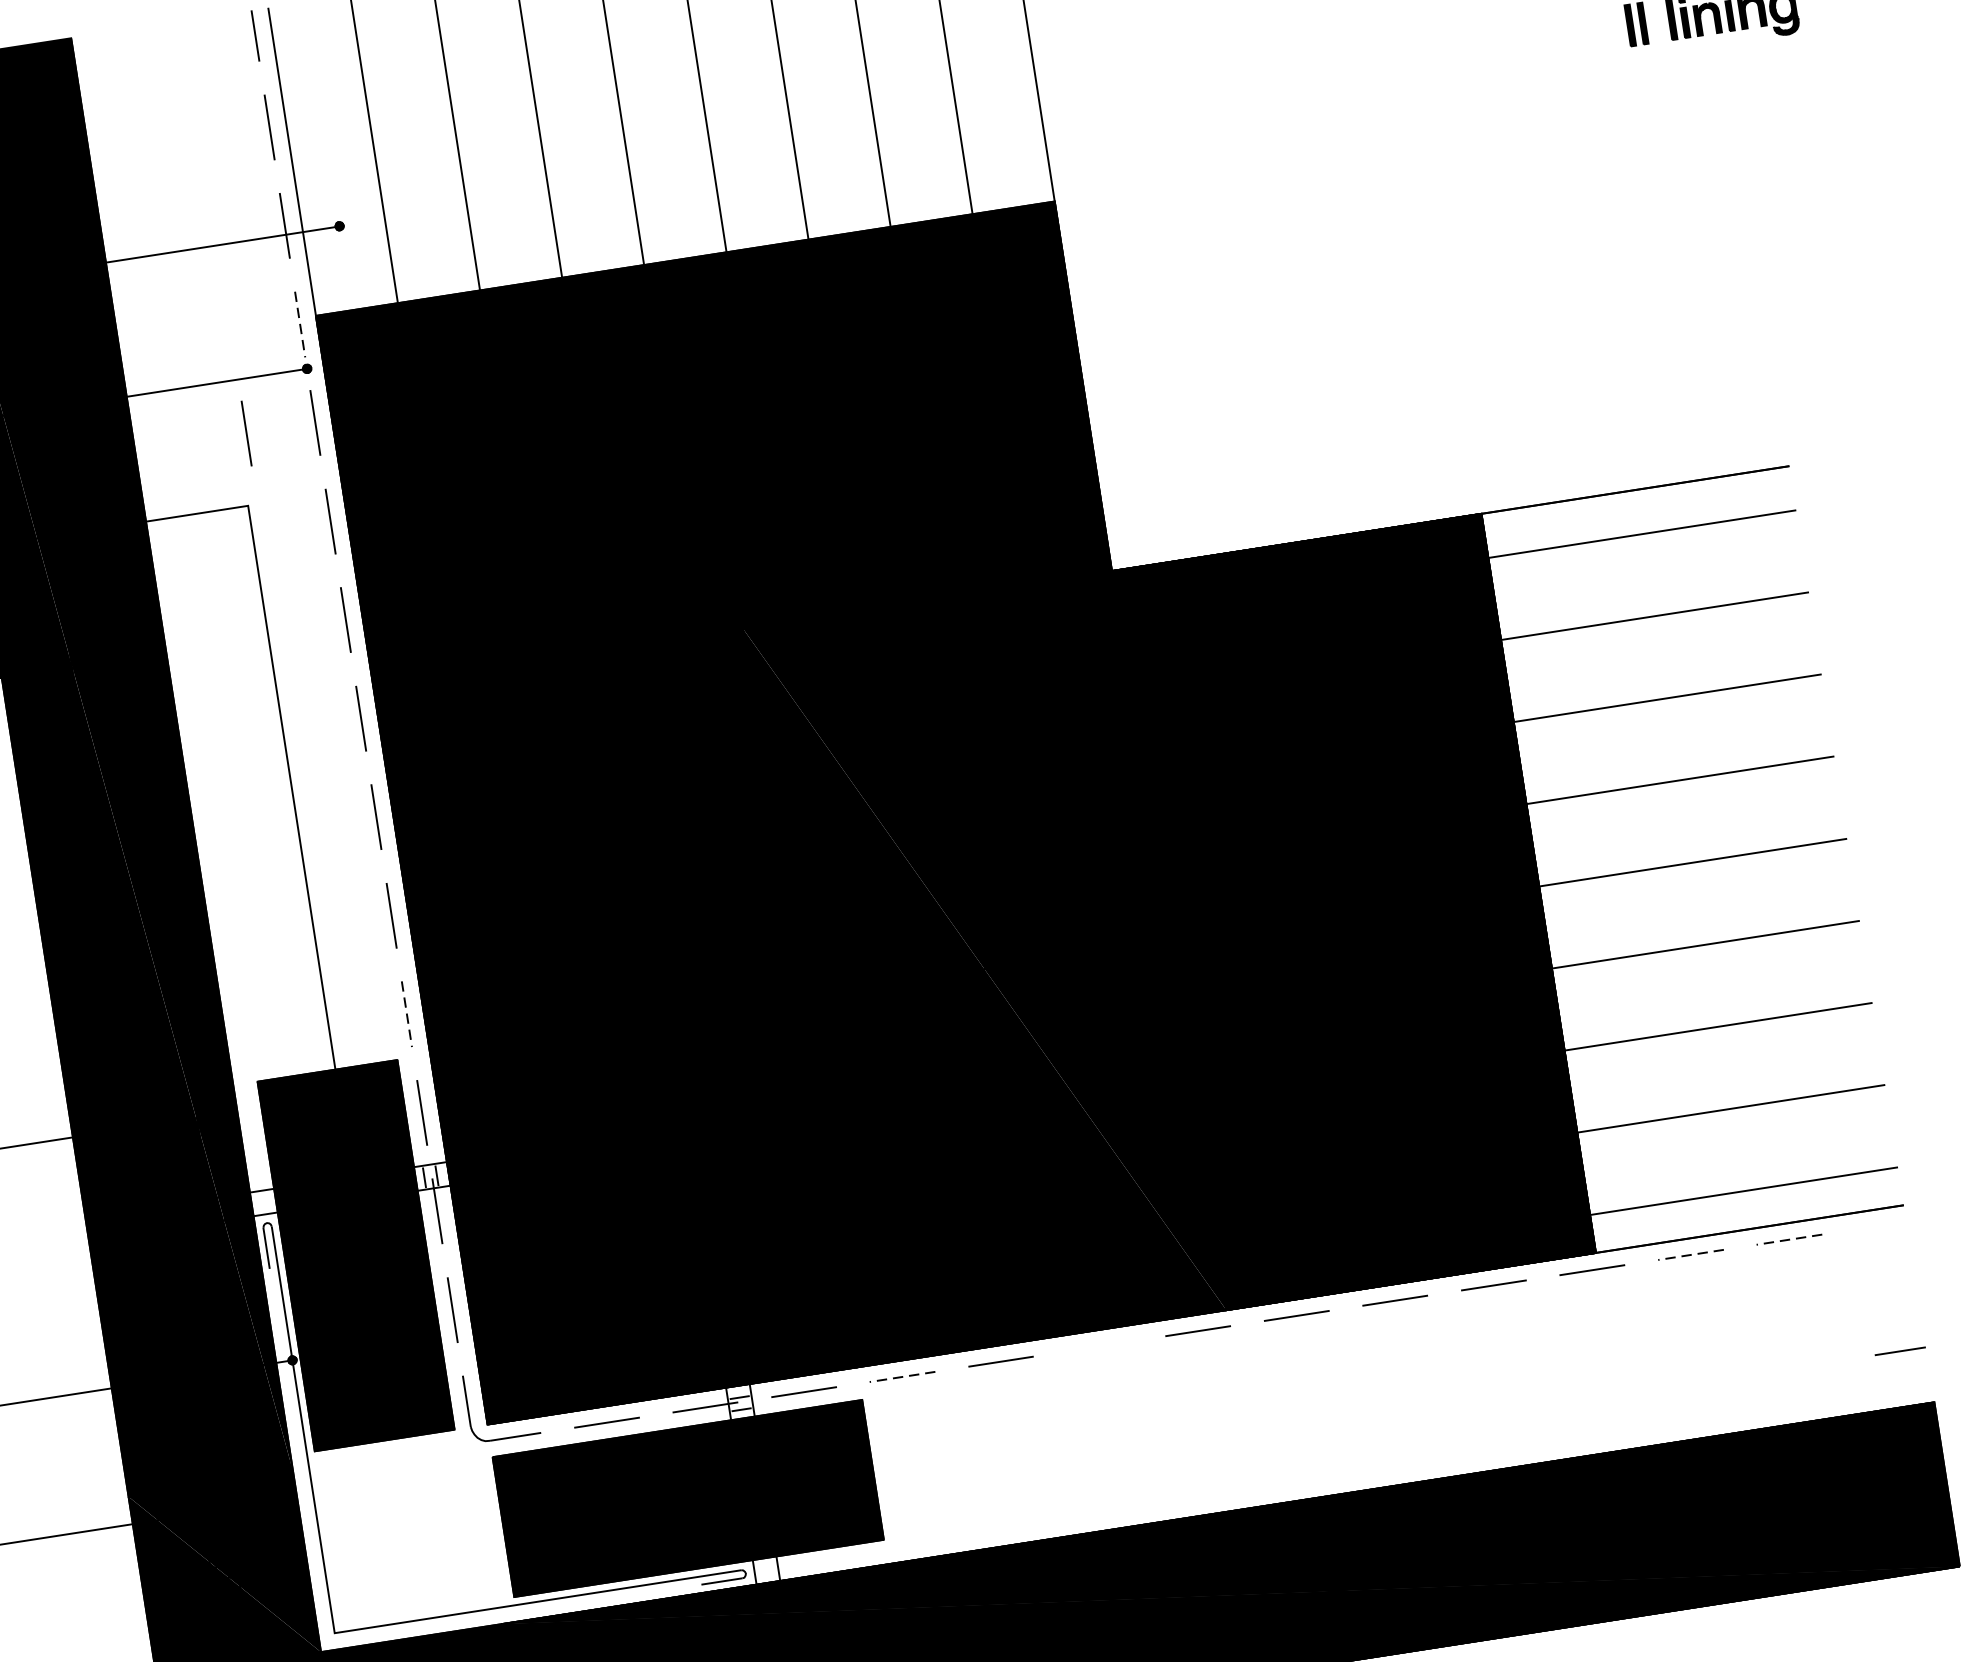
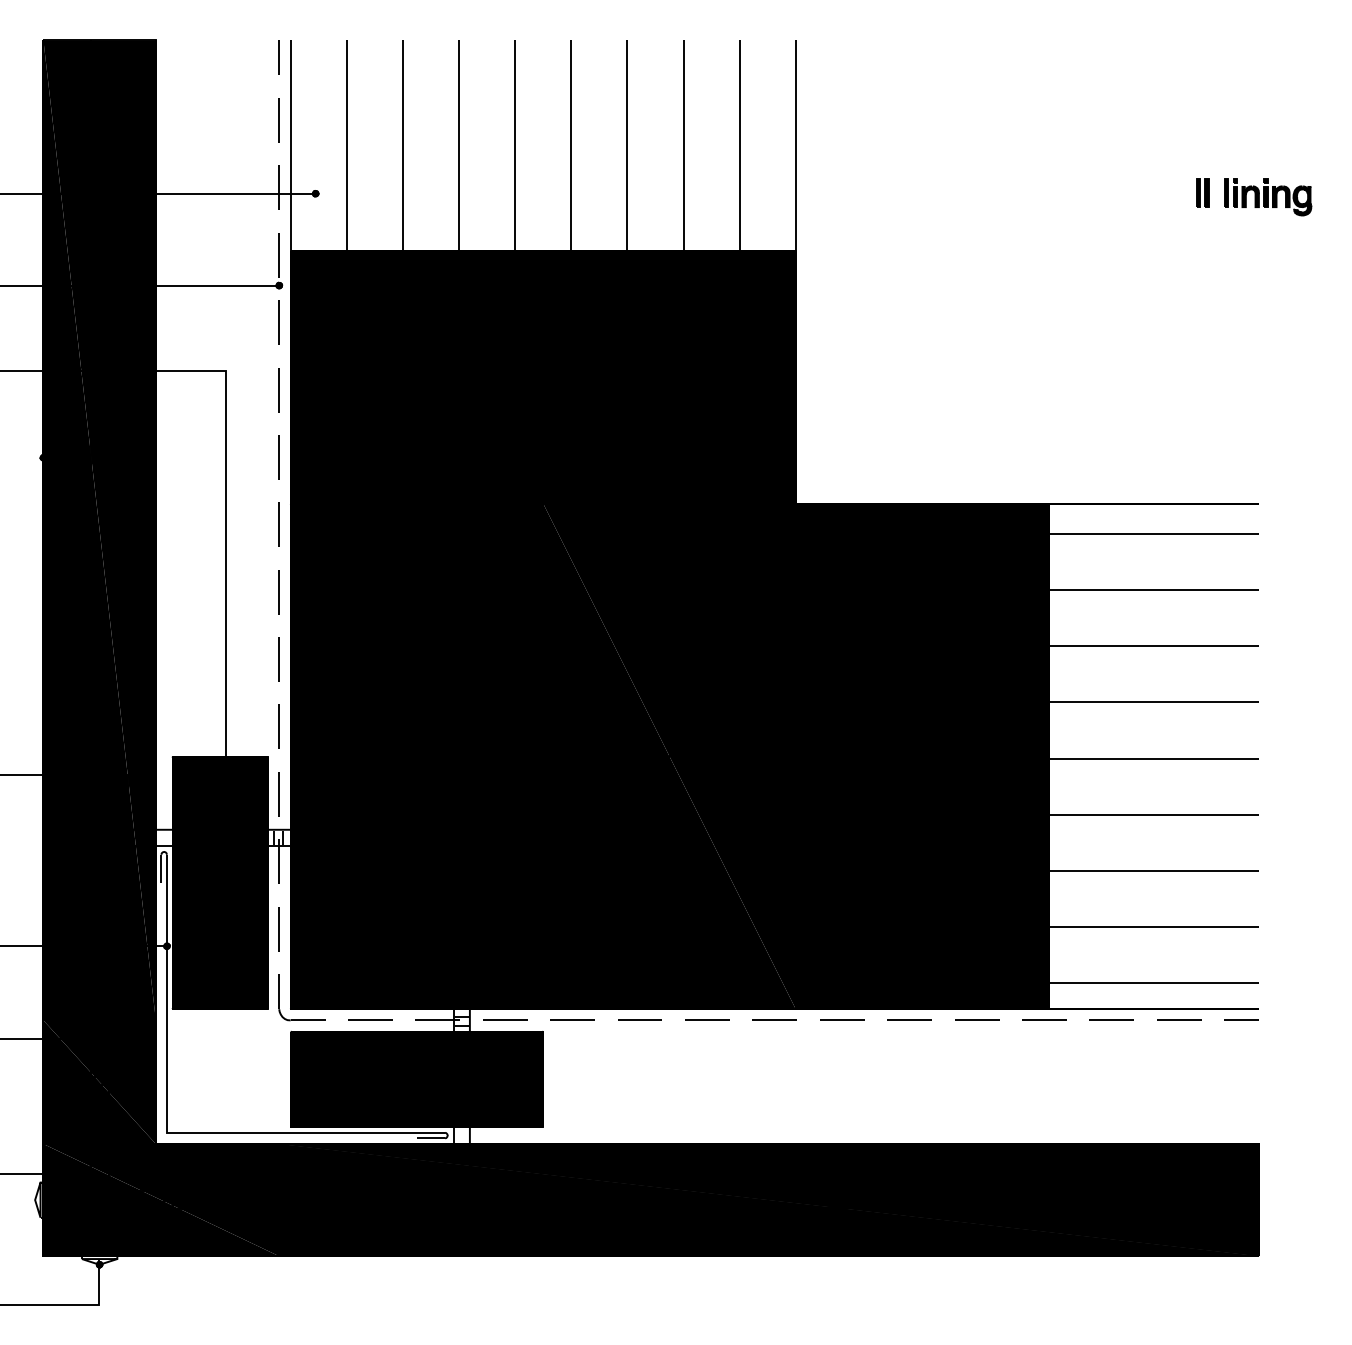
line: (300, 324) -> (279, 255), dashed -> solid
line: (245, 433) -> (231, 322), removed
line: (407, 1015) -> (279, 727), dashed -> solid
line: (1788, 1239) -> (1178, 1020), dashed -> solid
line: (1690, 1255) -> (1111, 1020), dashed -> solid
line: (1099, 1345) -> (707, 1019), added
line: (1899, 1350) -> (1241, 1019), moved
line: (902, 1377) -> (572, 1020), dashed -> solid

